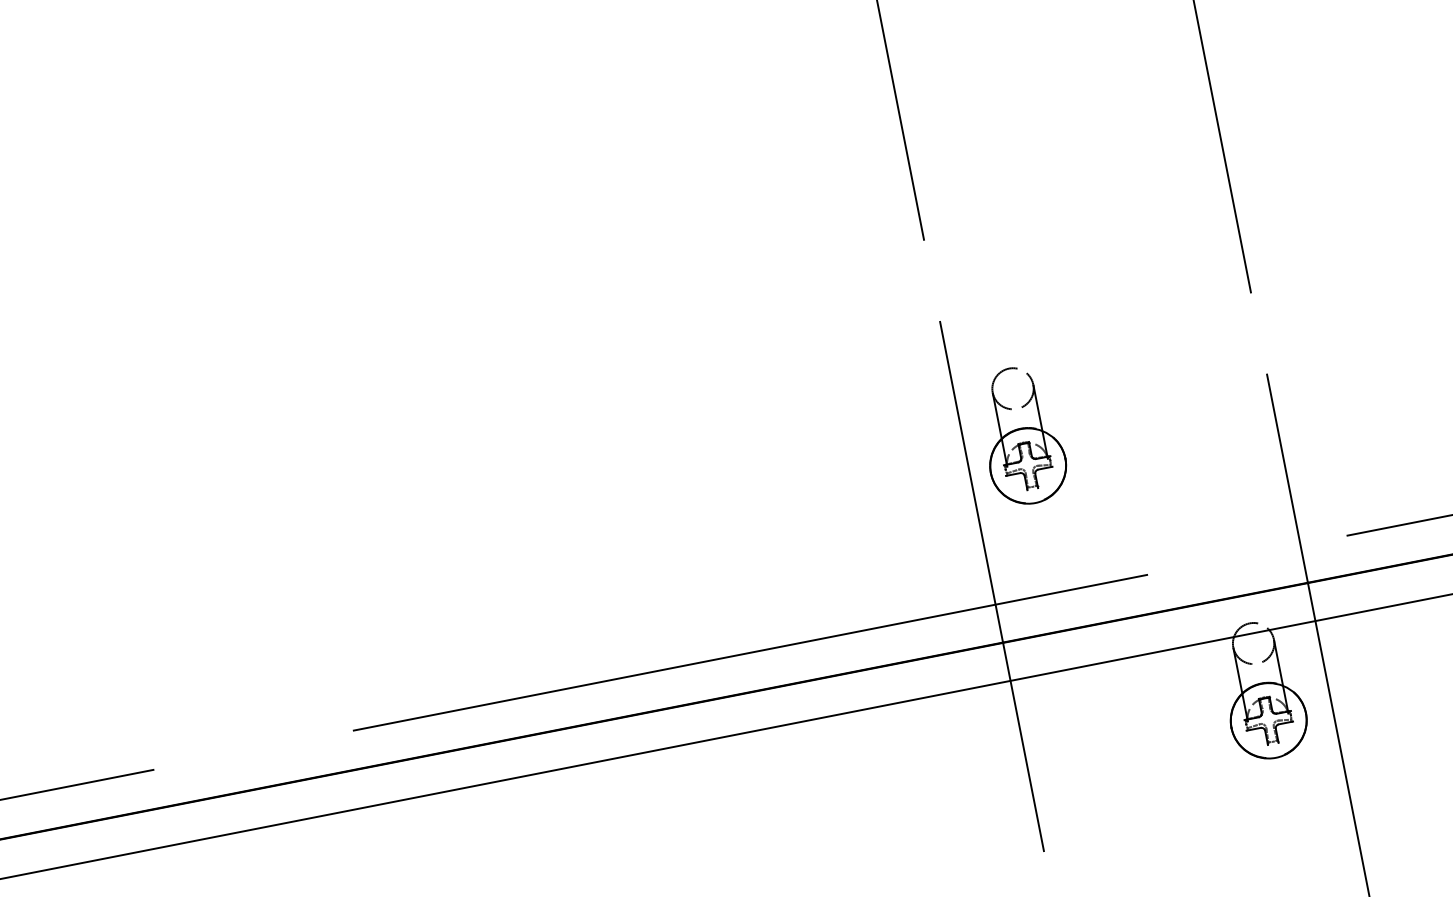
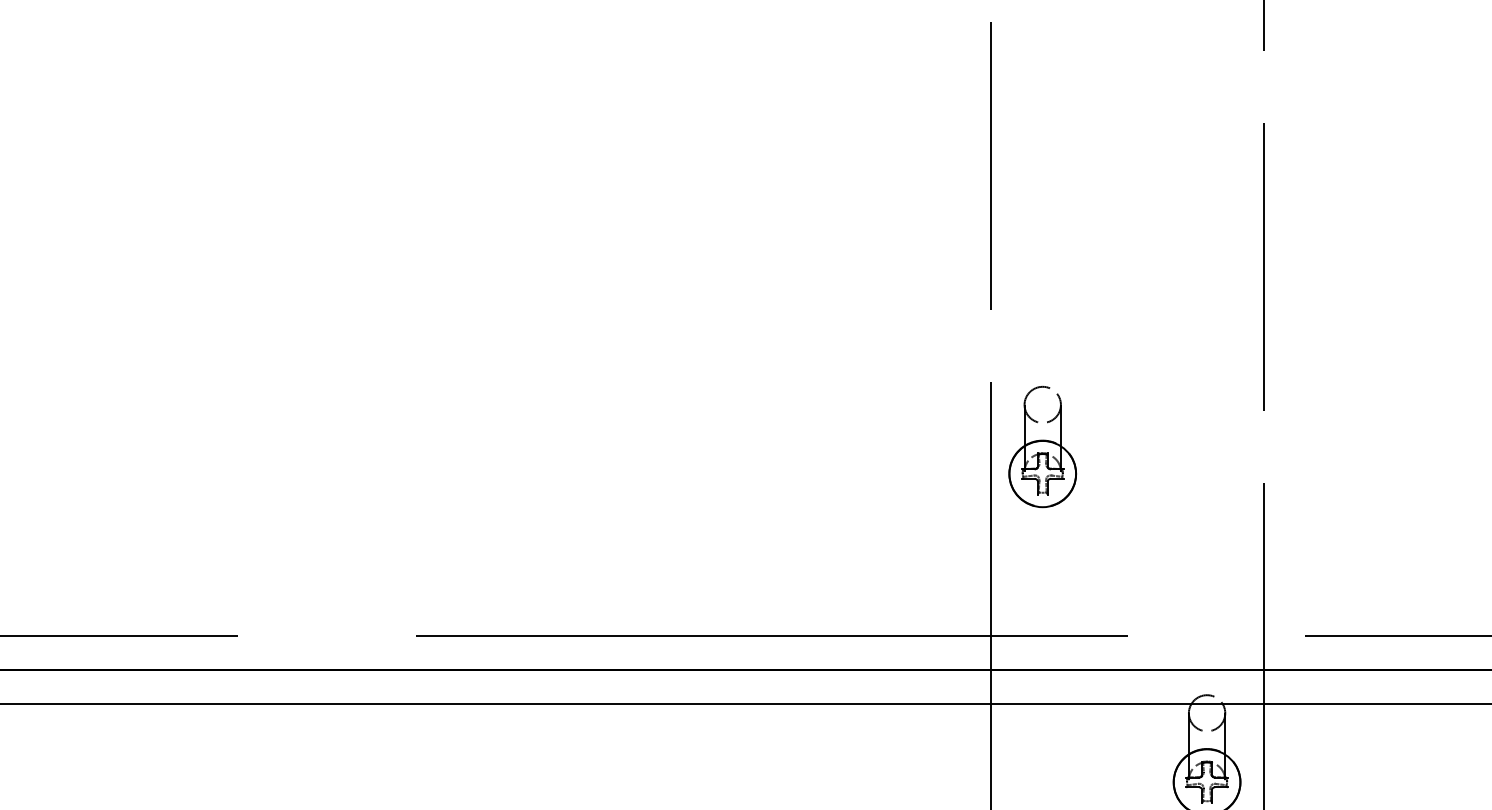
part: (1022, 436) -> (1042, 447), moved

